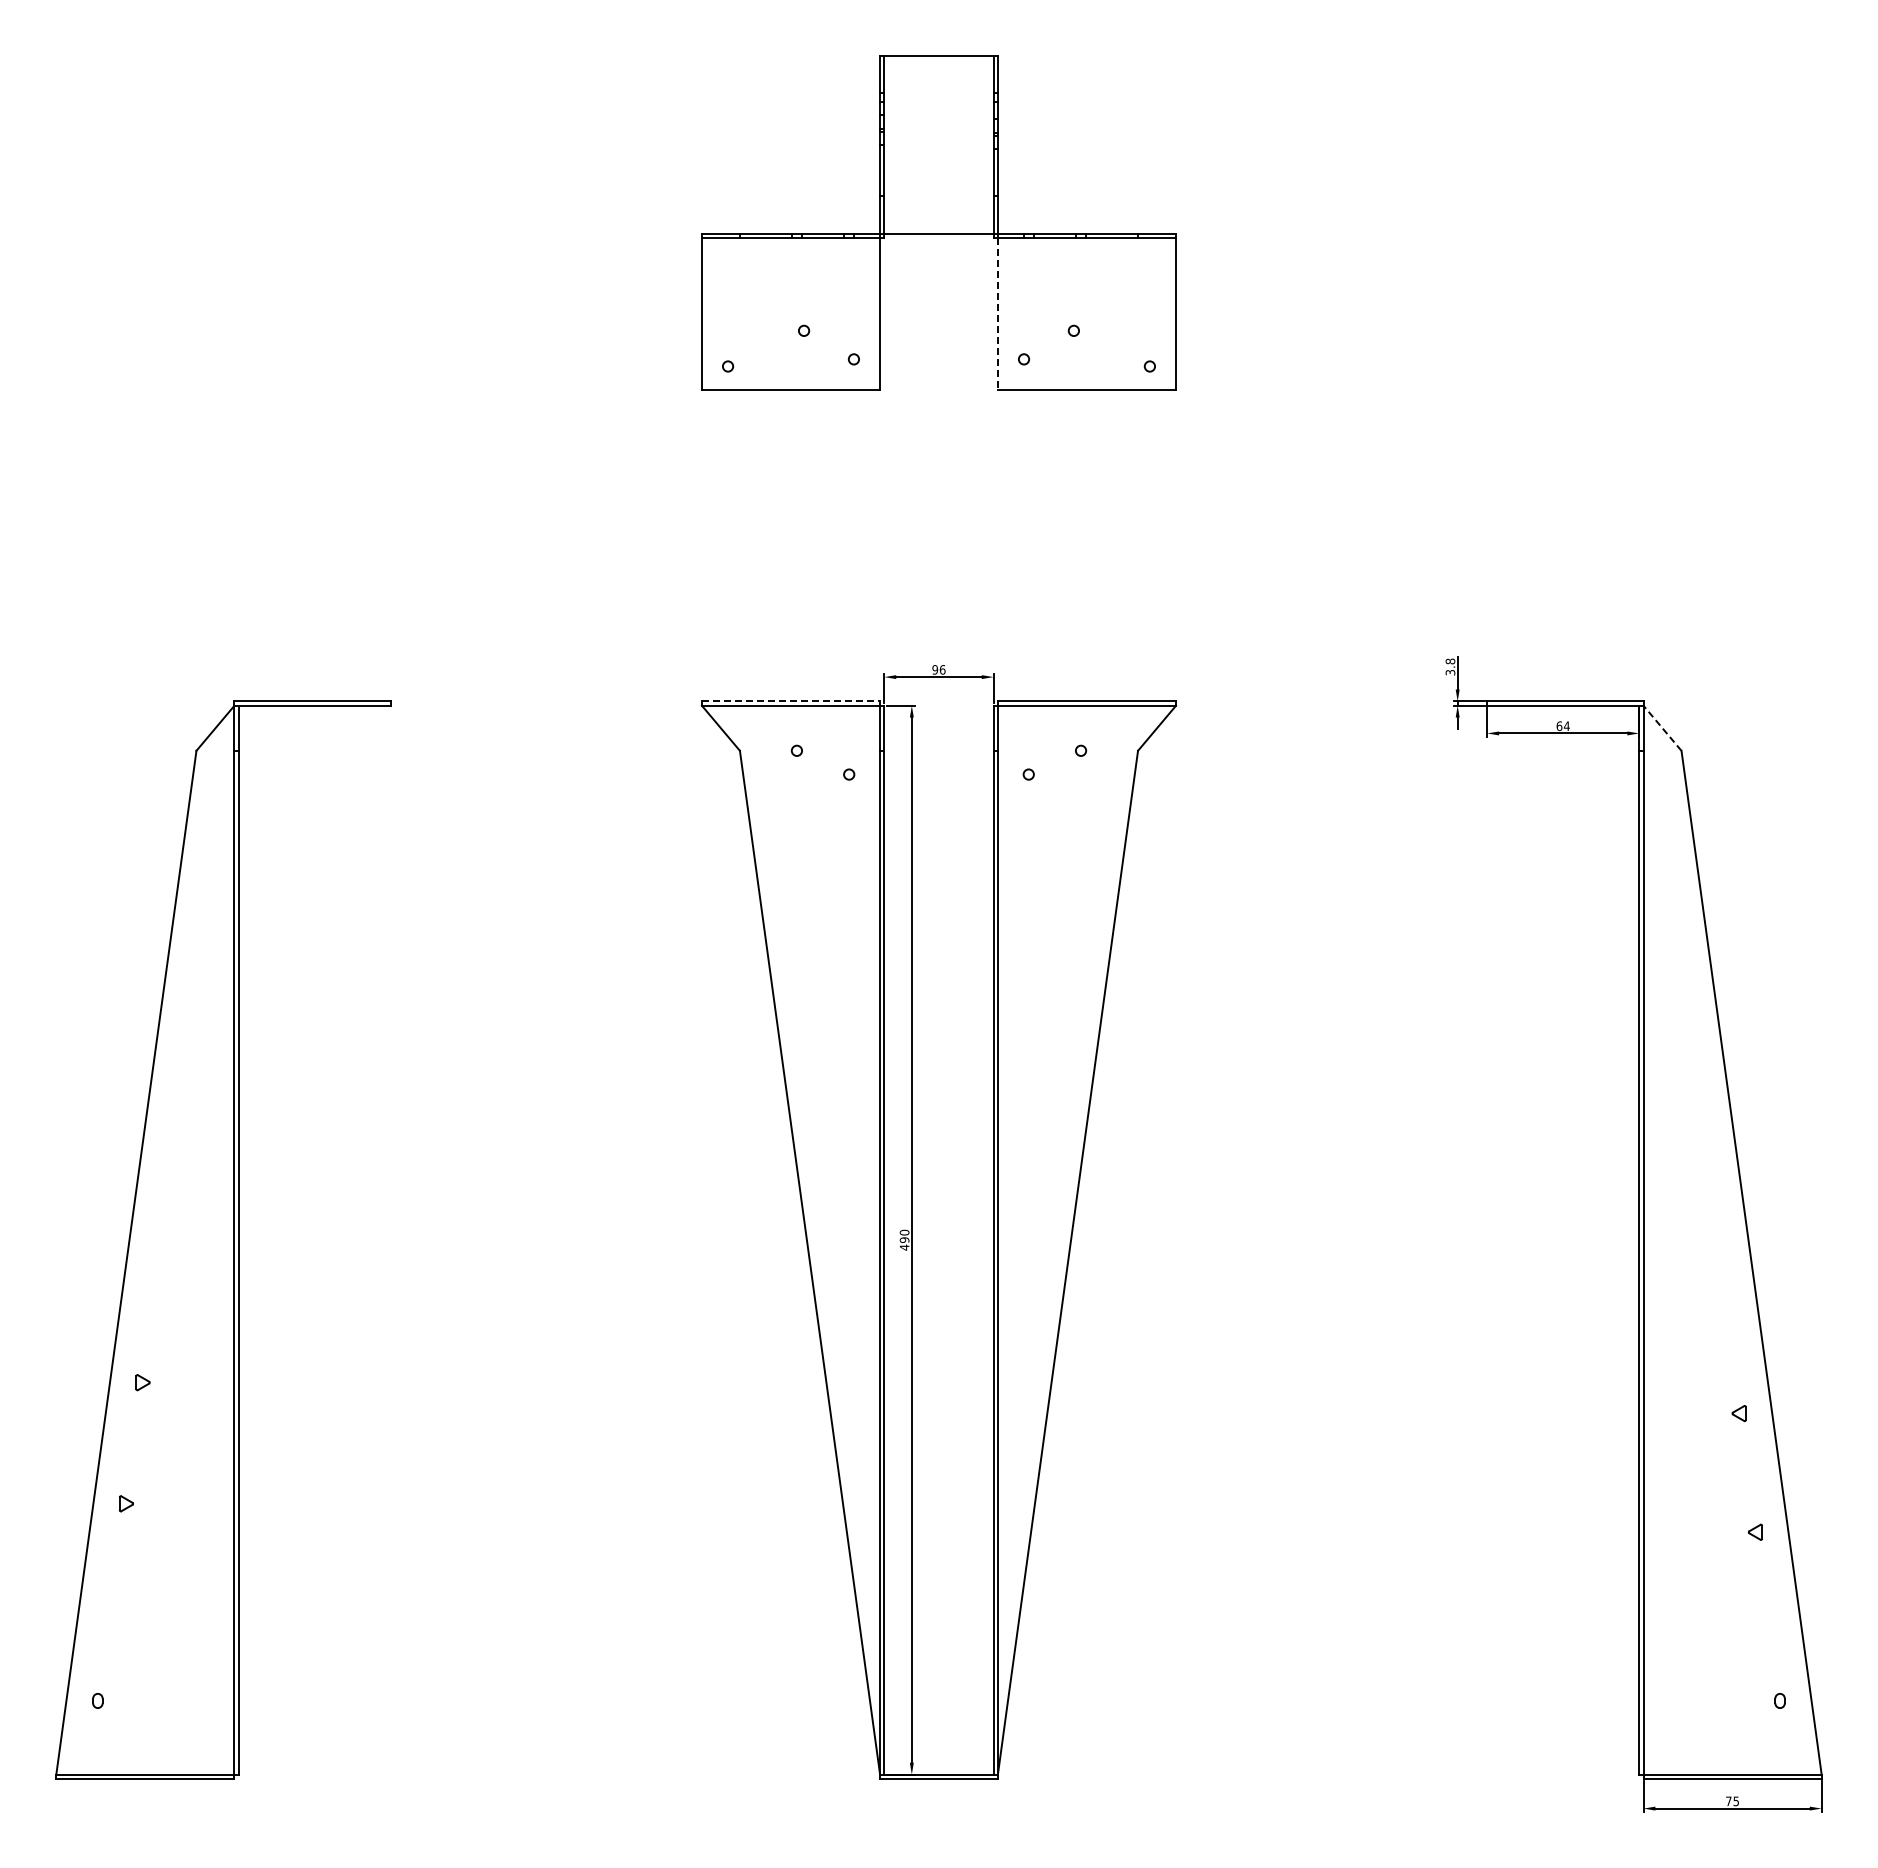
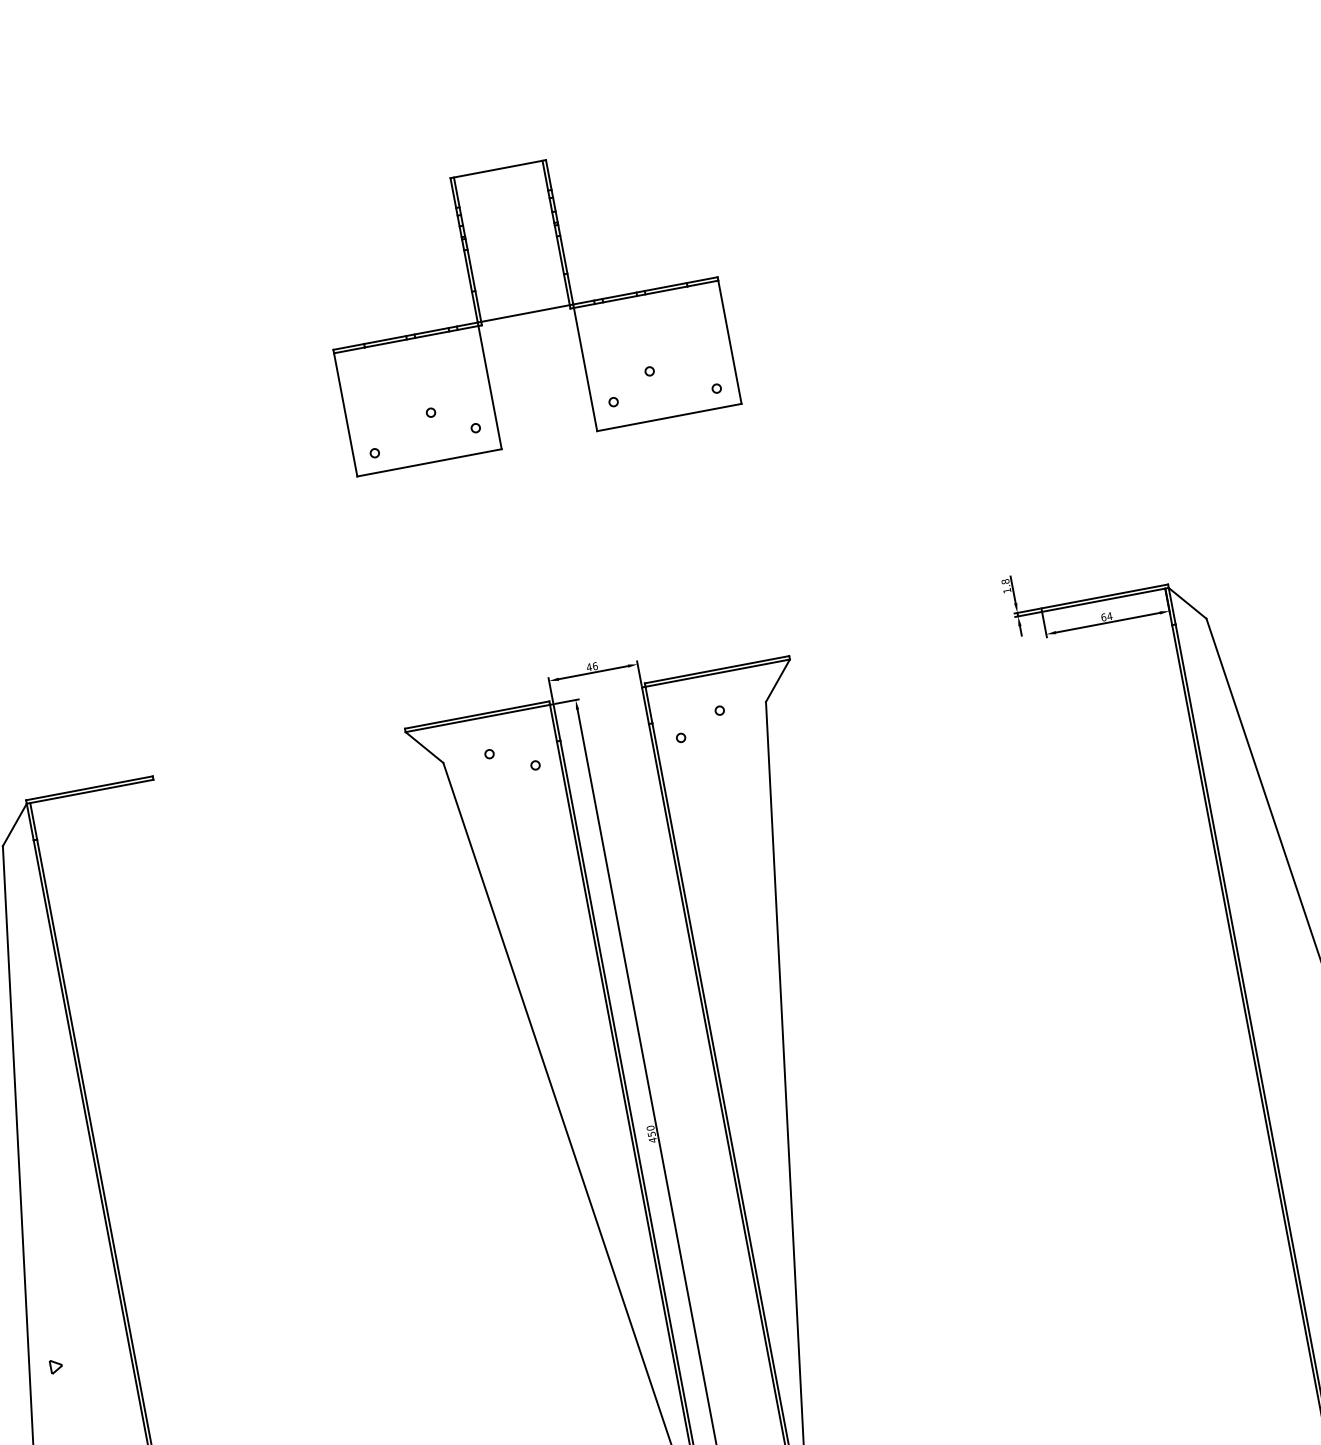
line: (997, 314) -> (585, 369), dashed -> solid
text: (935, 669) -> (589, 667), 96 -> 46
text: (1450, 672) -> (1007, 590), 3.8 -> 1.8
line: (791, 701) -> (477, 715), dashed -> solid
line: (1662, 728) -> (1187, 603), dashed -> solid
text: (904, 1239) -> (651, 1133), 490 -> 450

